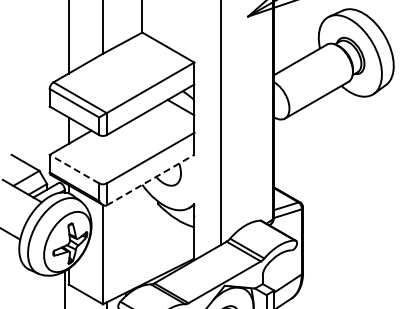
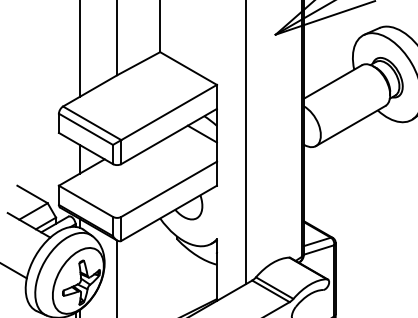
line: (74, 169) -> (86, 201), dashed -> solid
line: (150, 180) -> (169, 213), dashed -> solid

